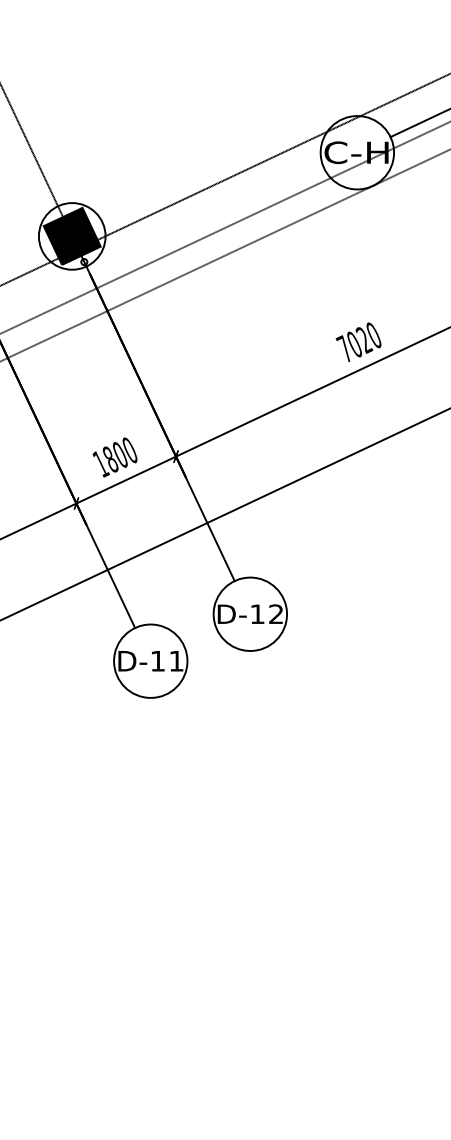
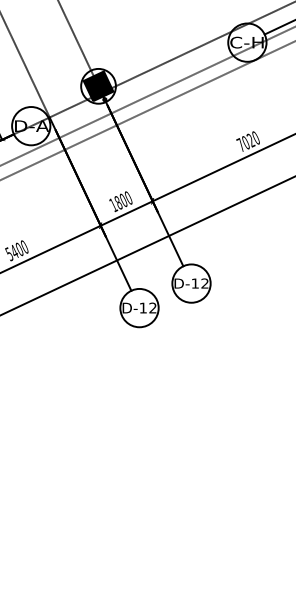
text: (175, 660) -> (152, 307), D-11 -> D-12

